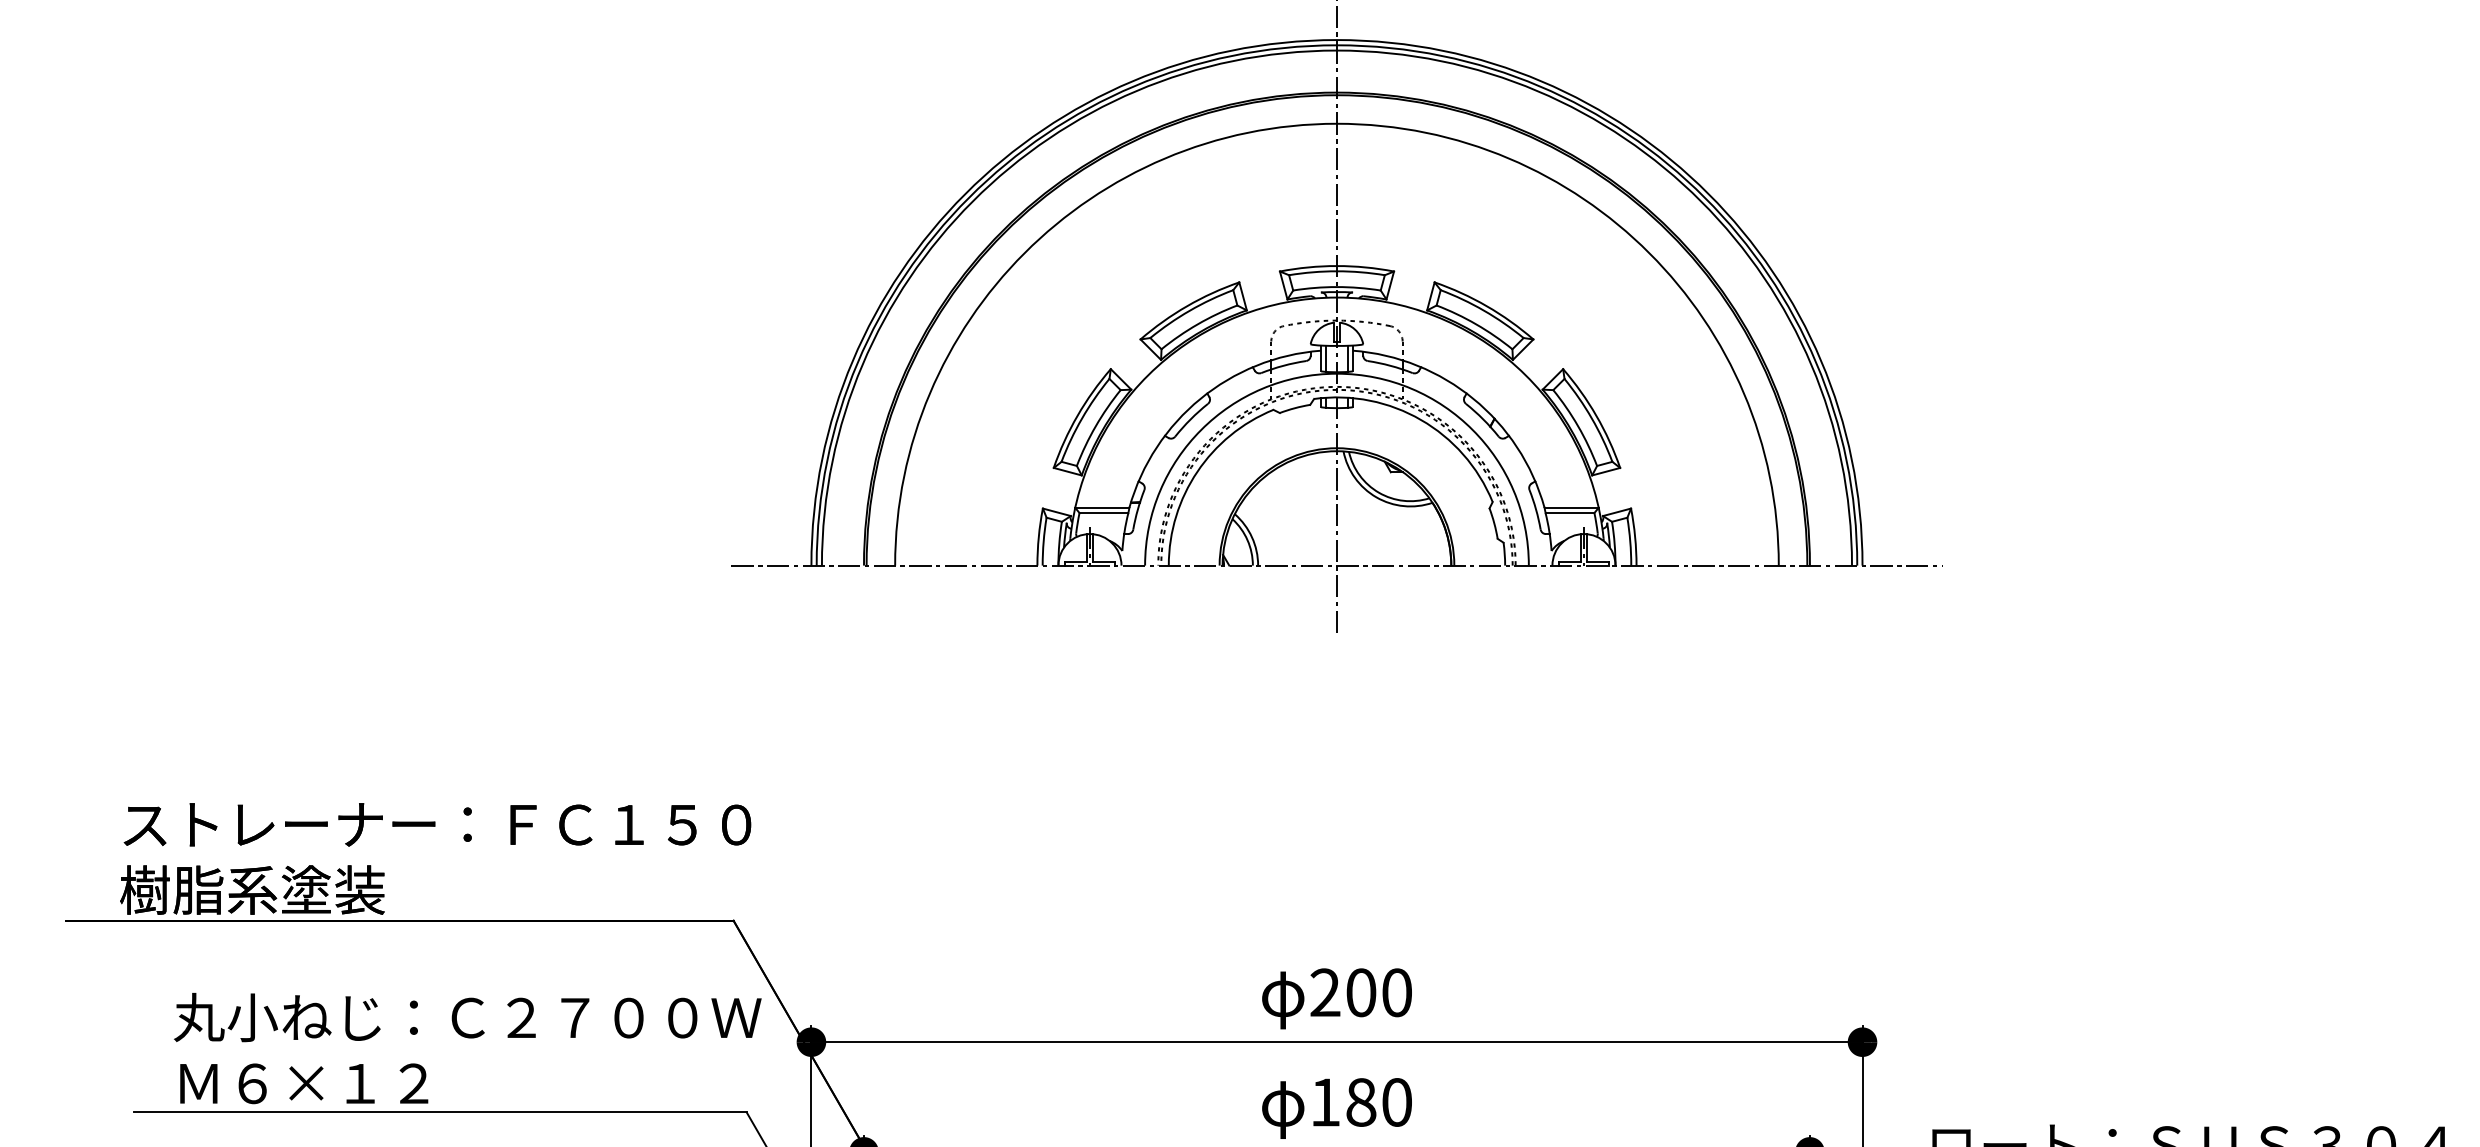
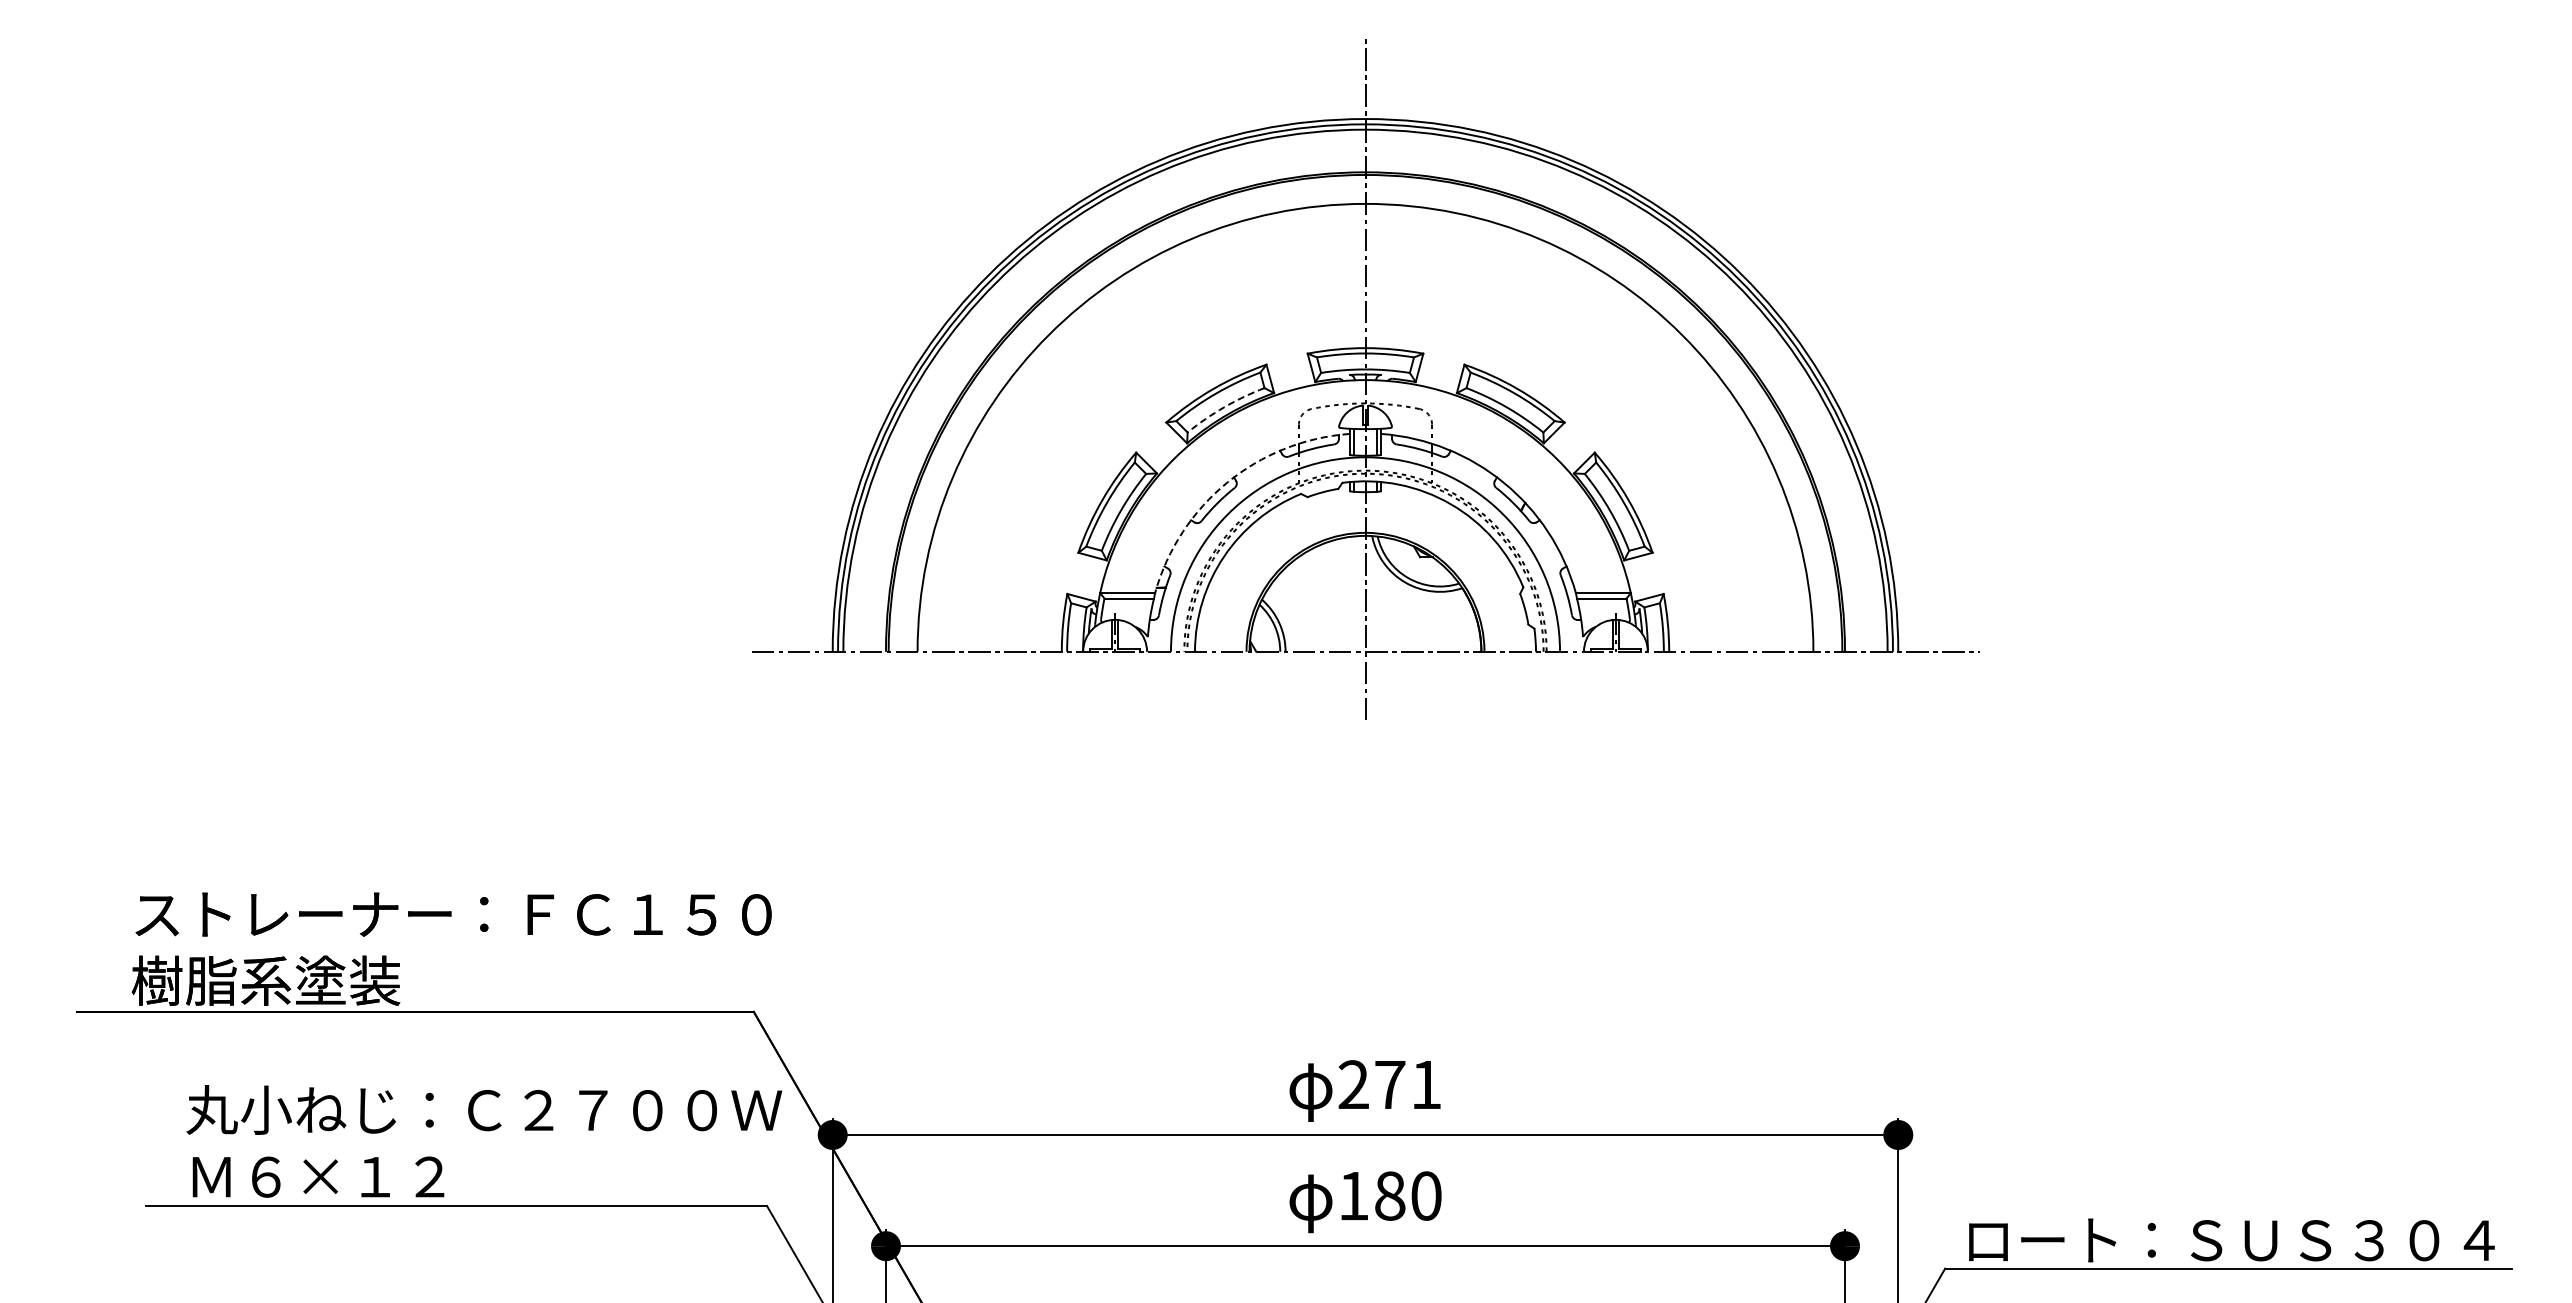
arc: (1197, 324) -> (1224, 407), solid -> dashed
arc: (1200, 398) -> (1227, 482), solid -> dashed
text: (1379, 992) -> (1408, 1084), 200 -> 271

